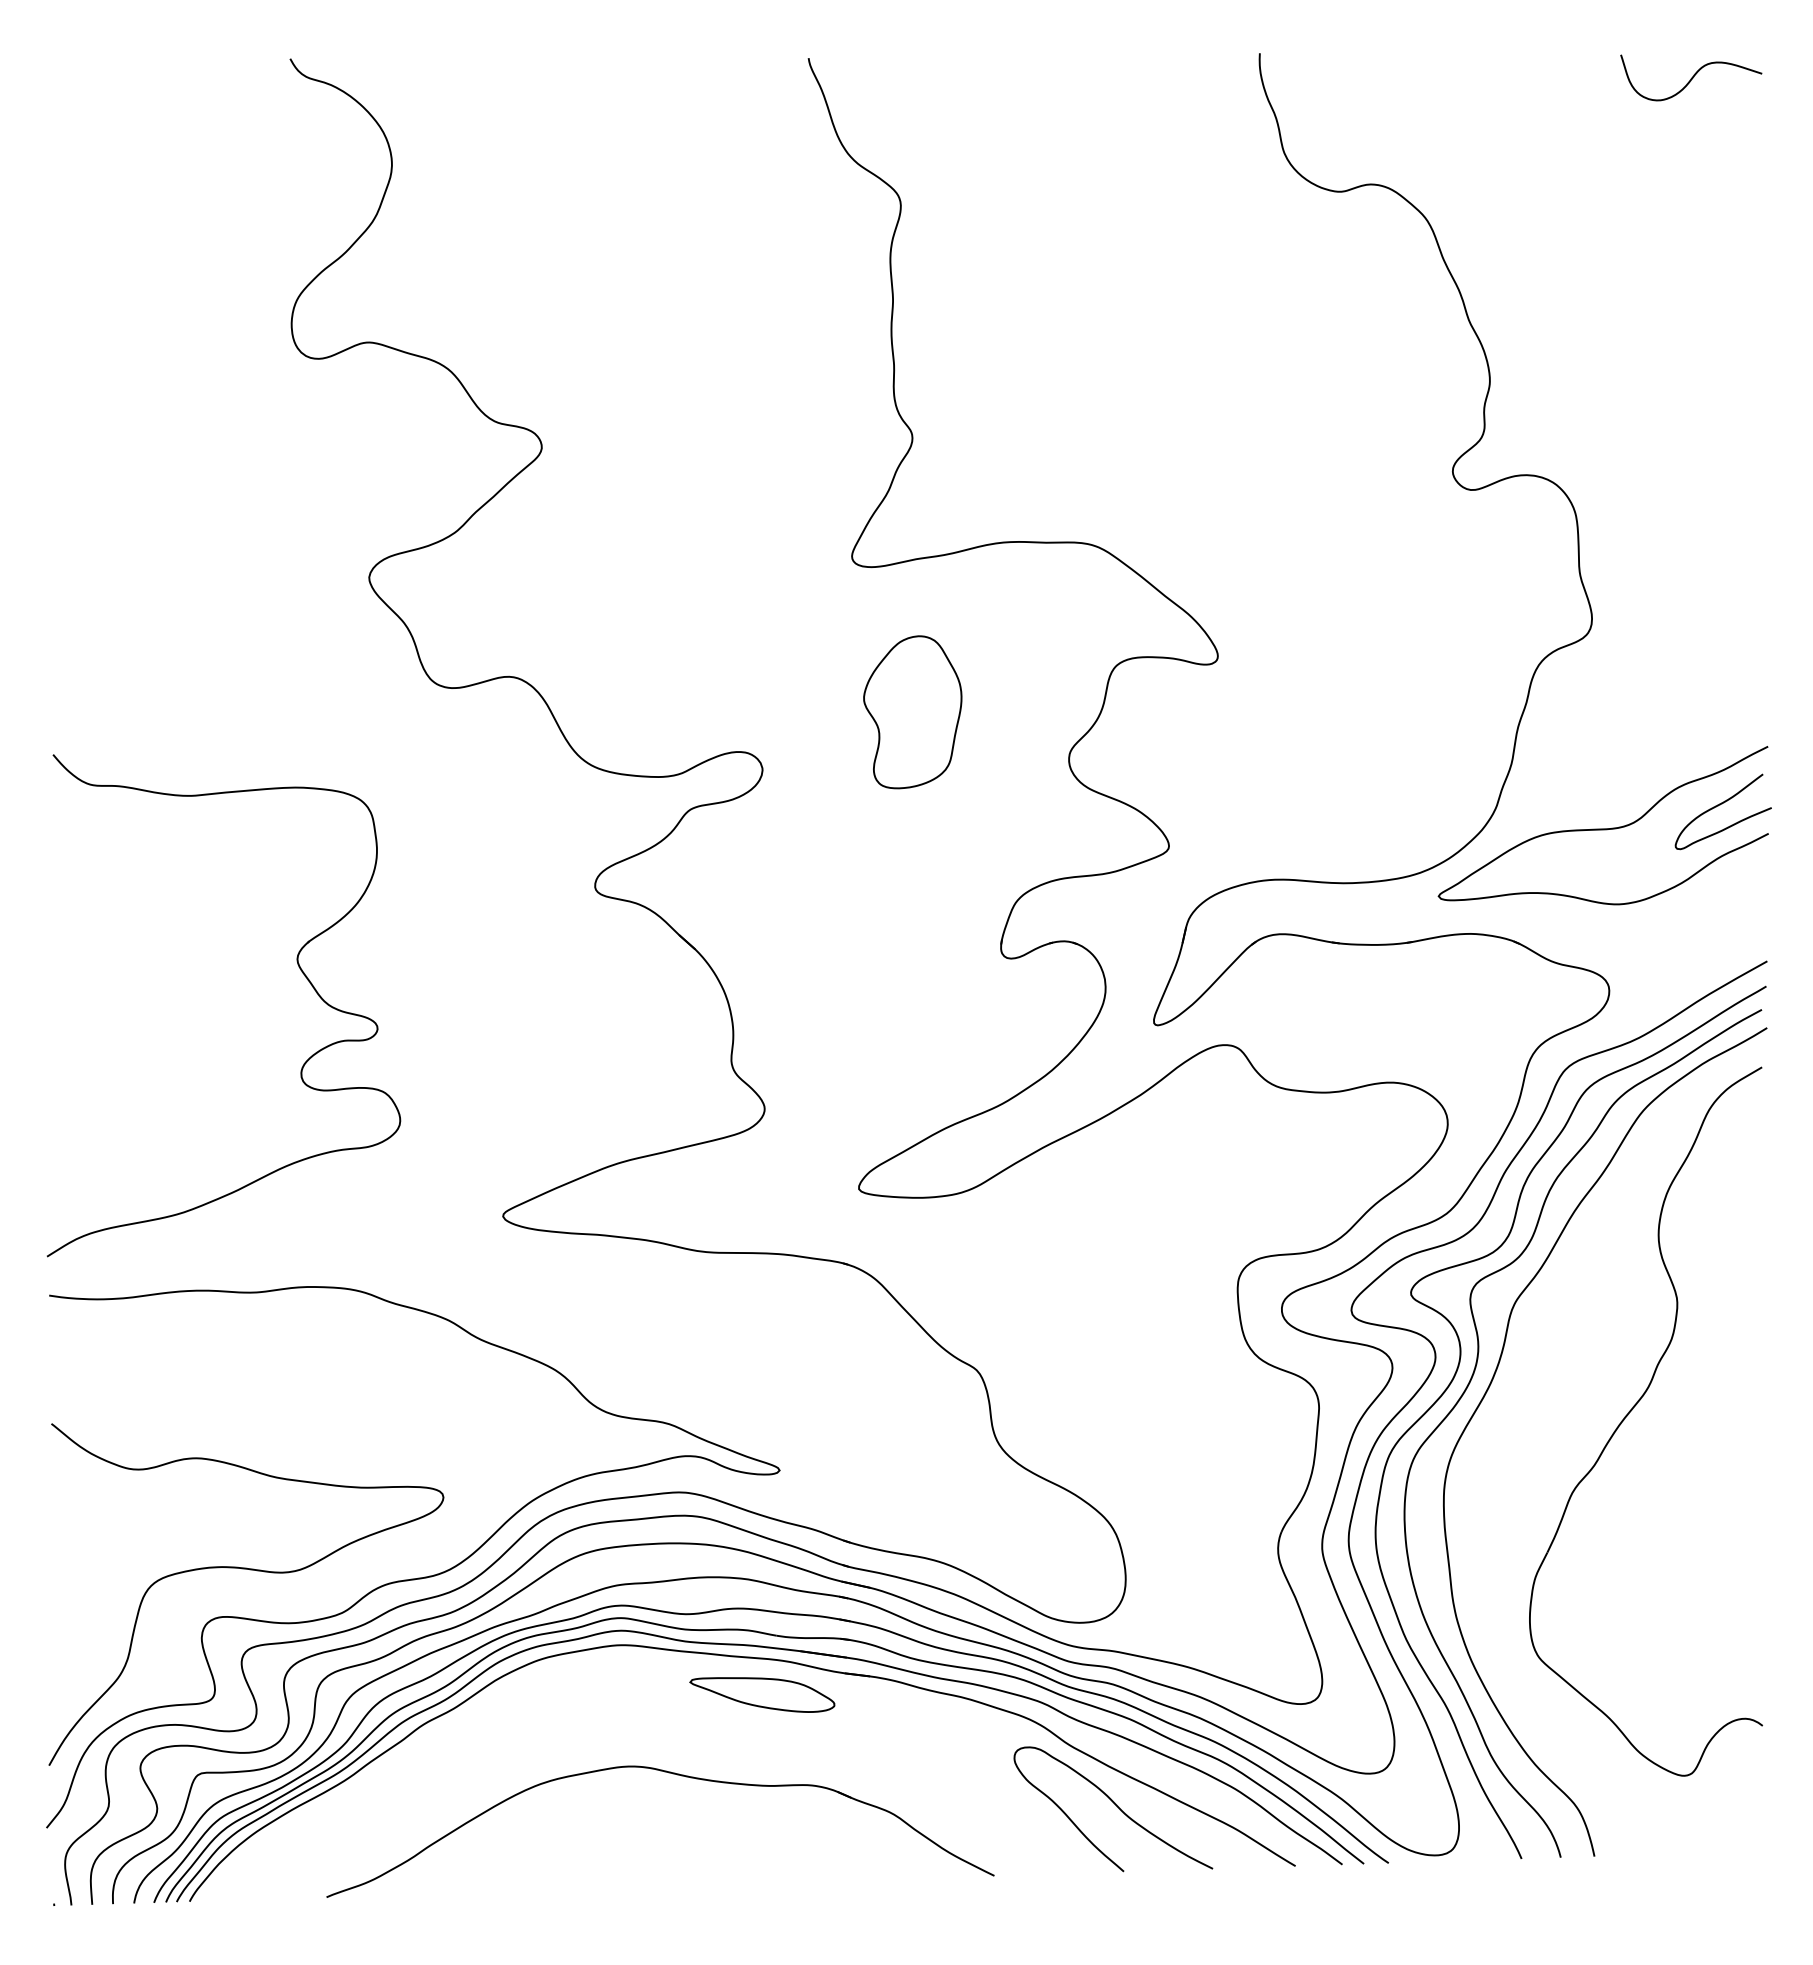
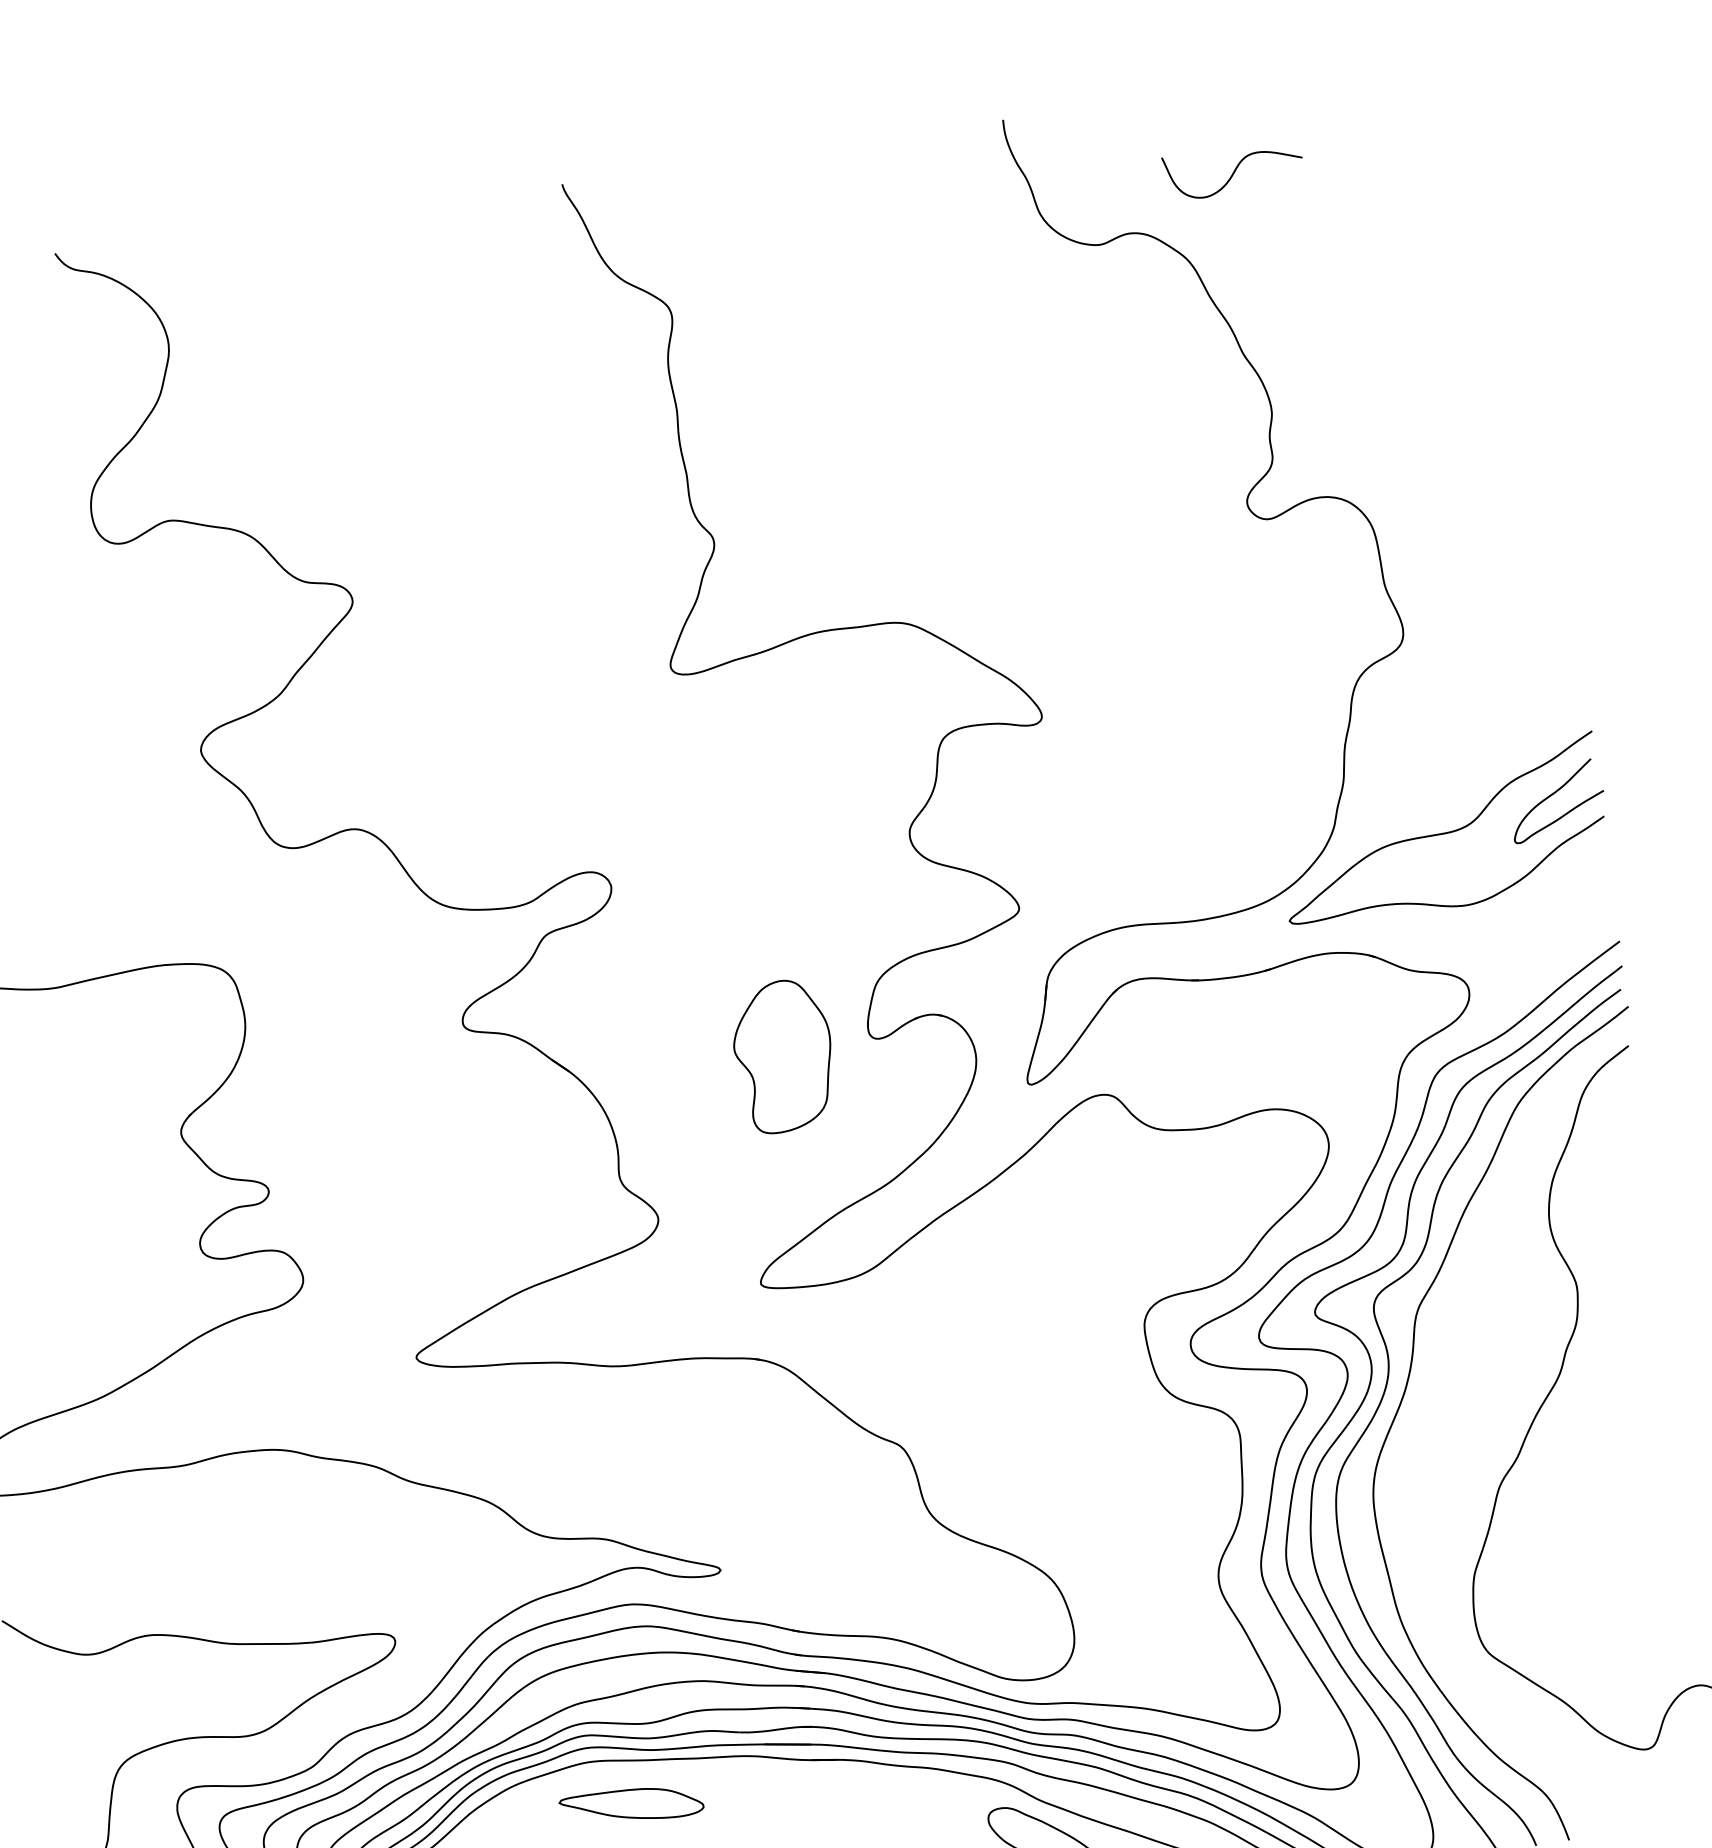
curve: (1691, 77) -> (1233, 170), moved
part: (912, 712) -> (783, 1056), moved
part: (762, 1694) -> (631, 1805), moved

